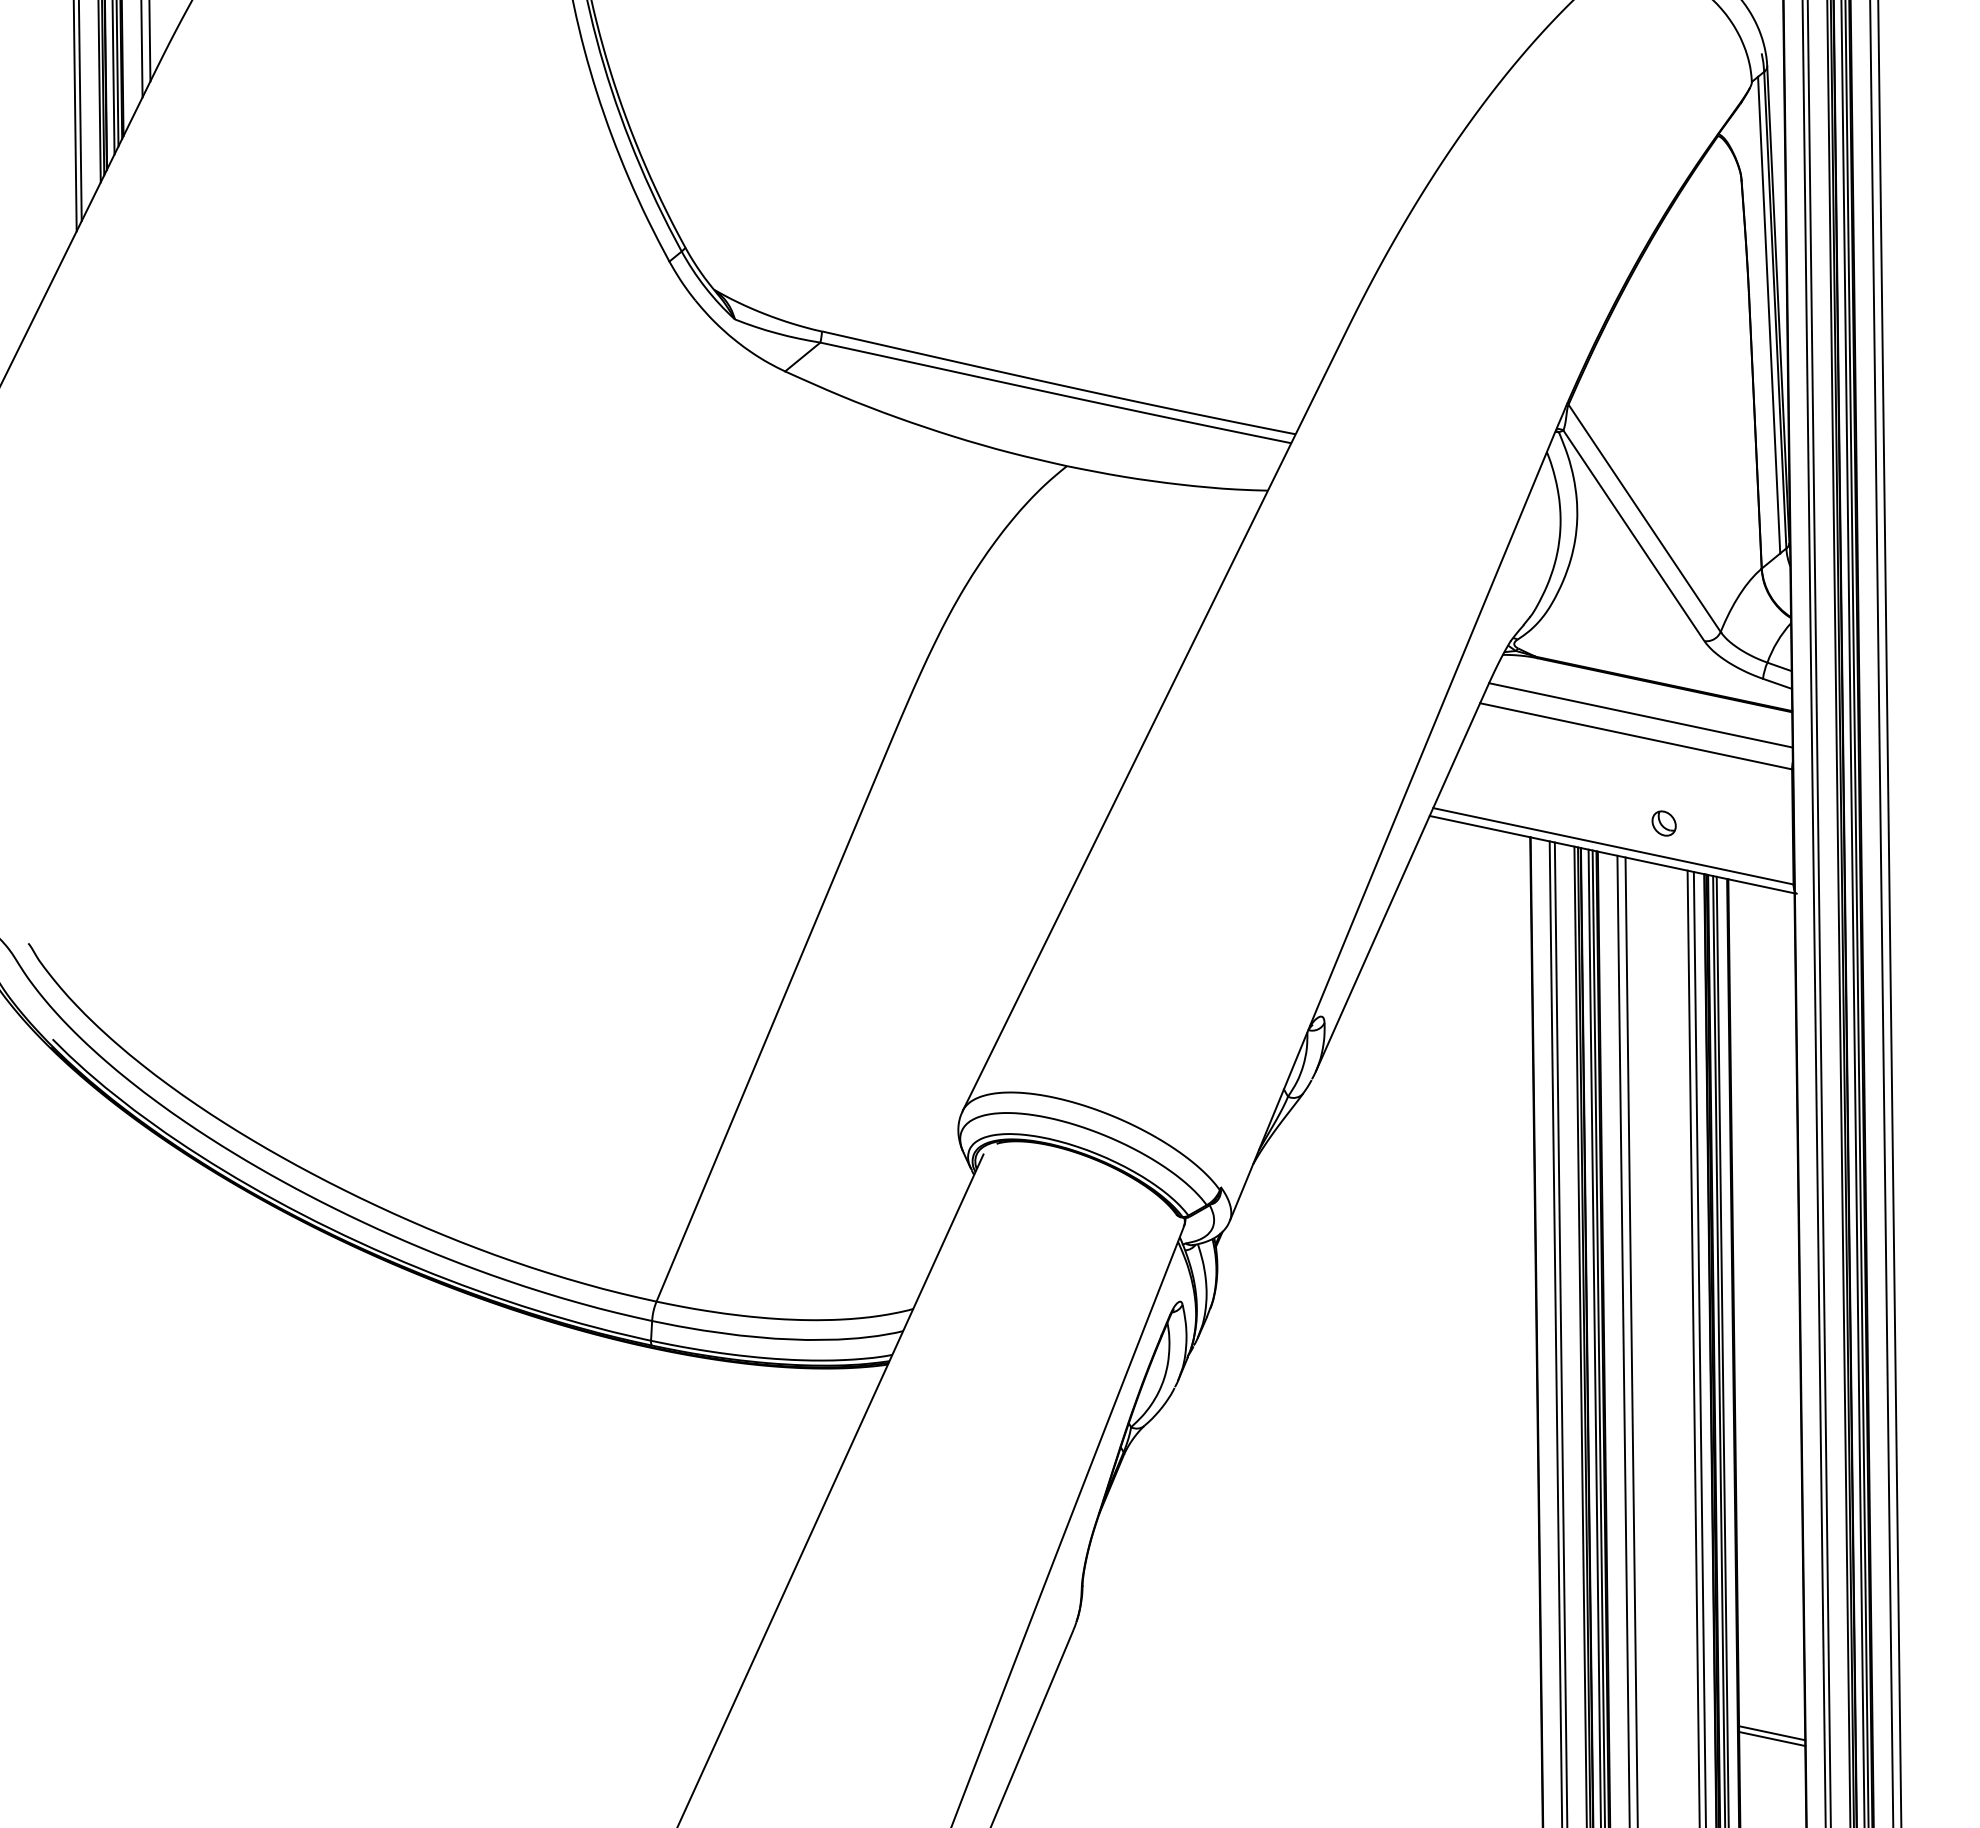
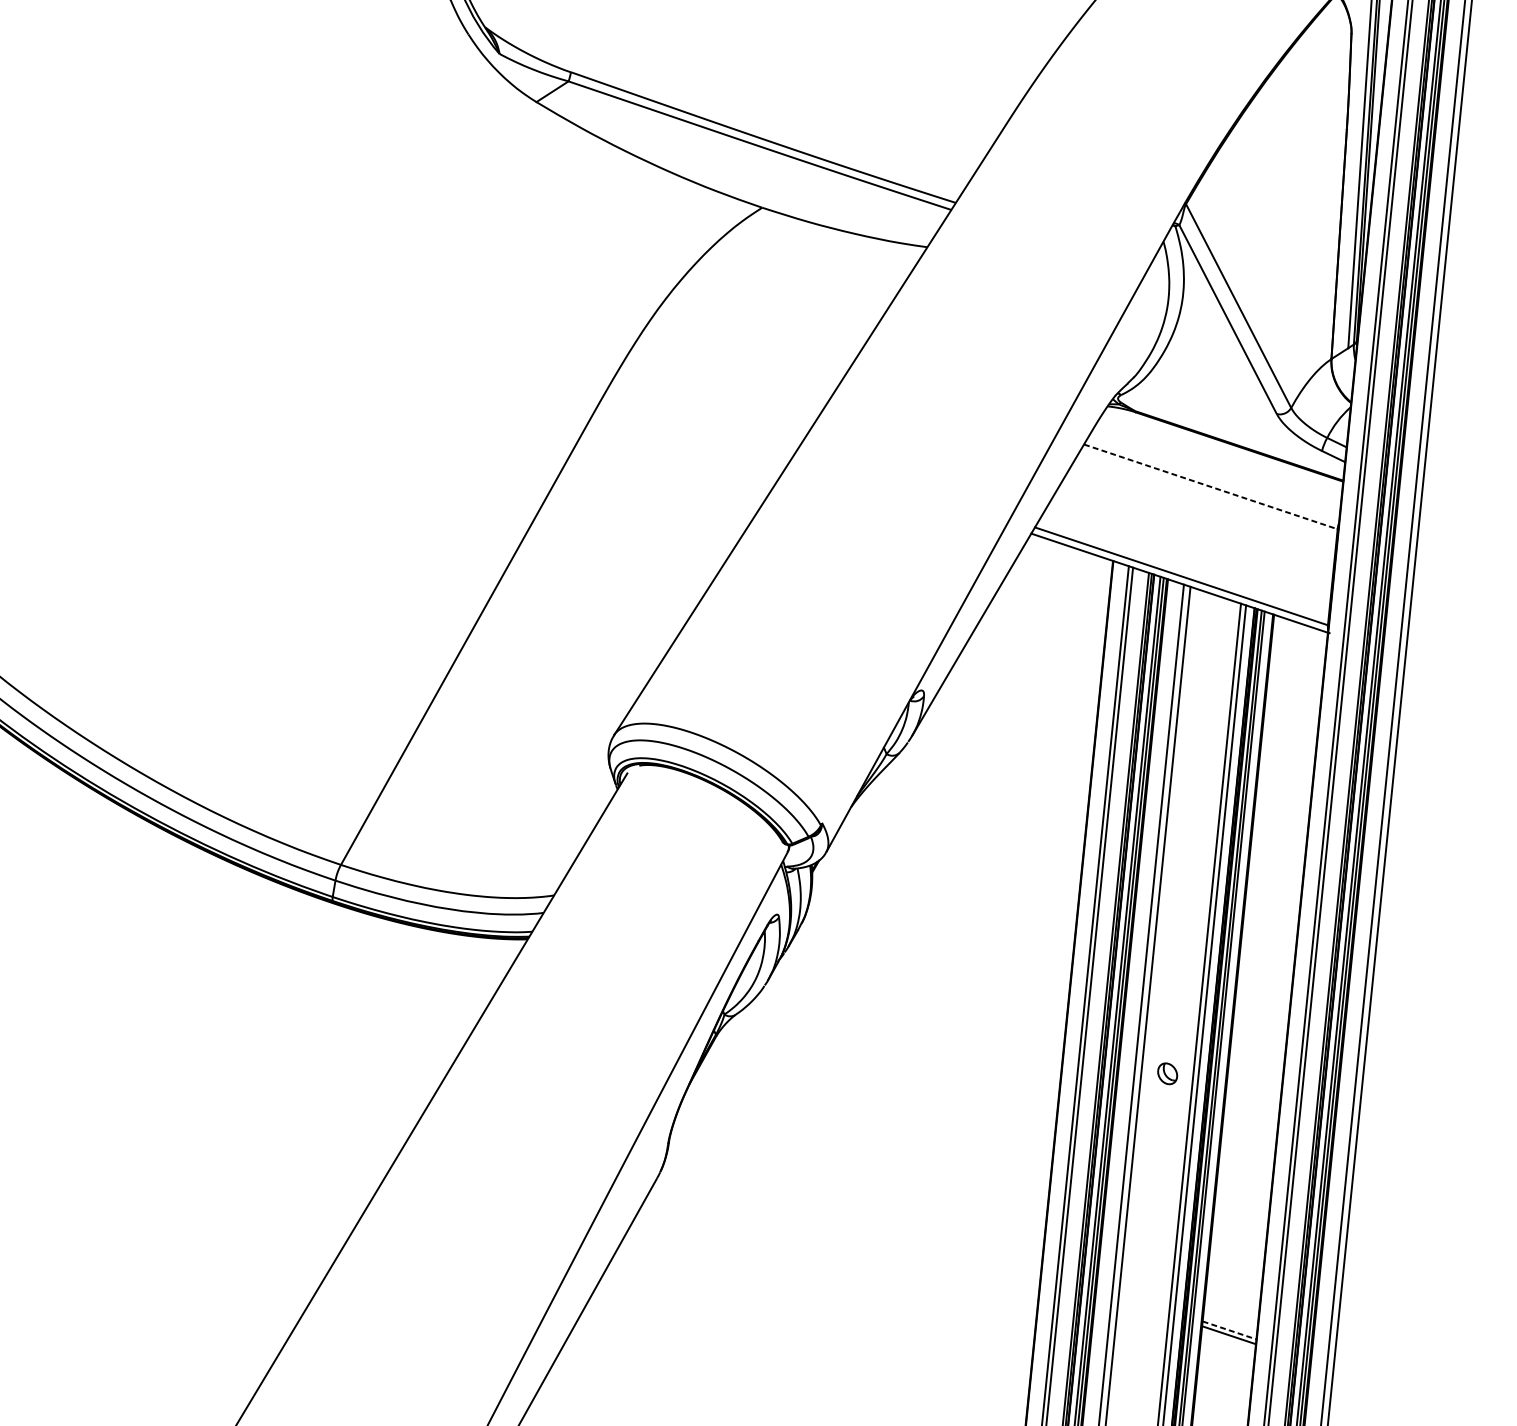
line: (1640, 715) -> (1216, 469), removed
line: (1636, 736) -> (1211, 487), solid -> dashed
part: (1663, 823) -> (1167, 1073), moved
line: (1772, 1733) -> (1229, 1330), solid -> dashed

